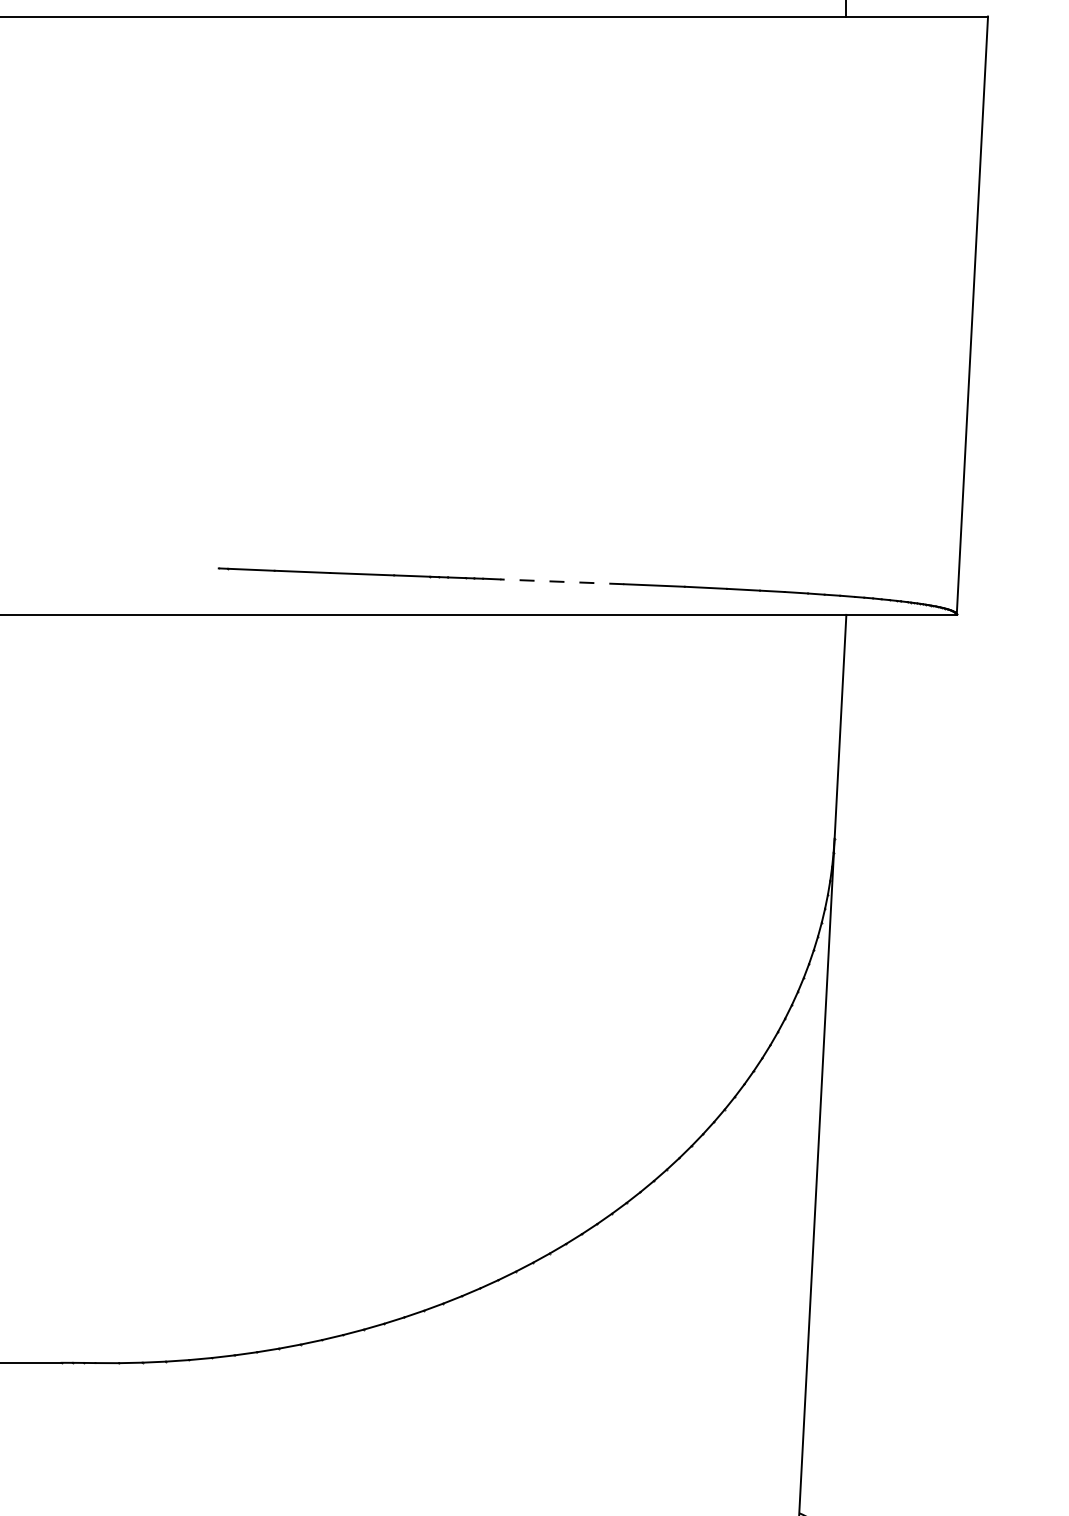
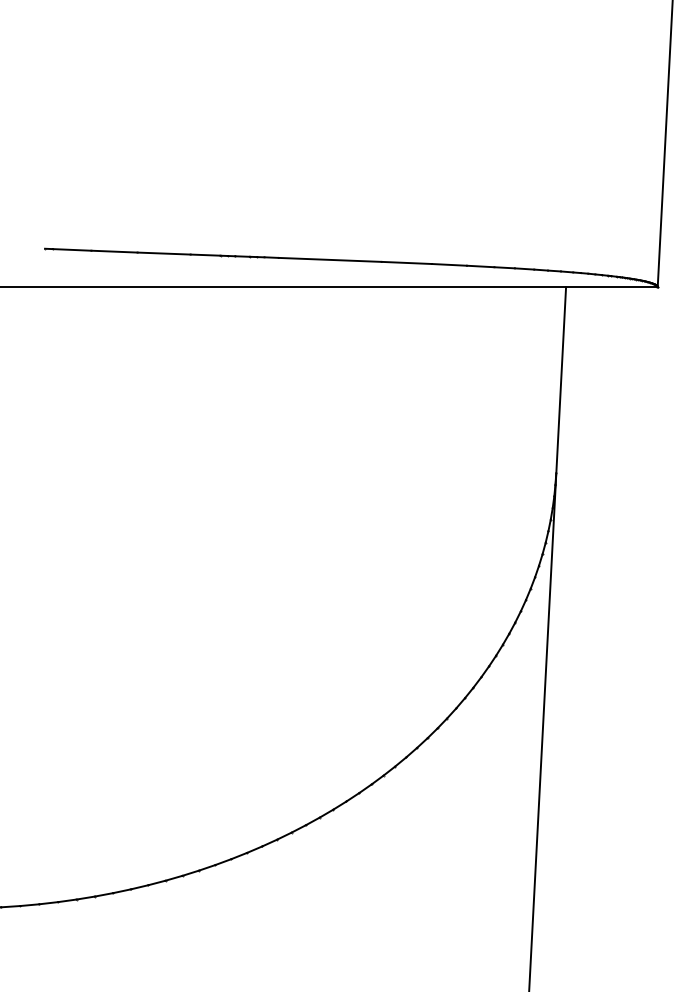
line: (562, 581) -> (330, 259), dashed -> solid

